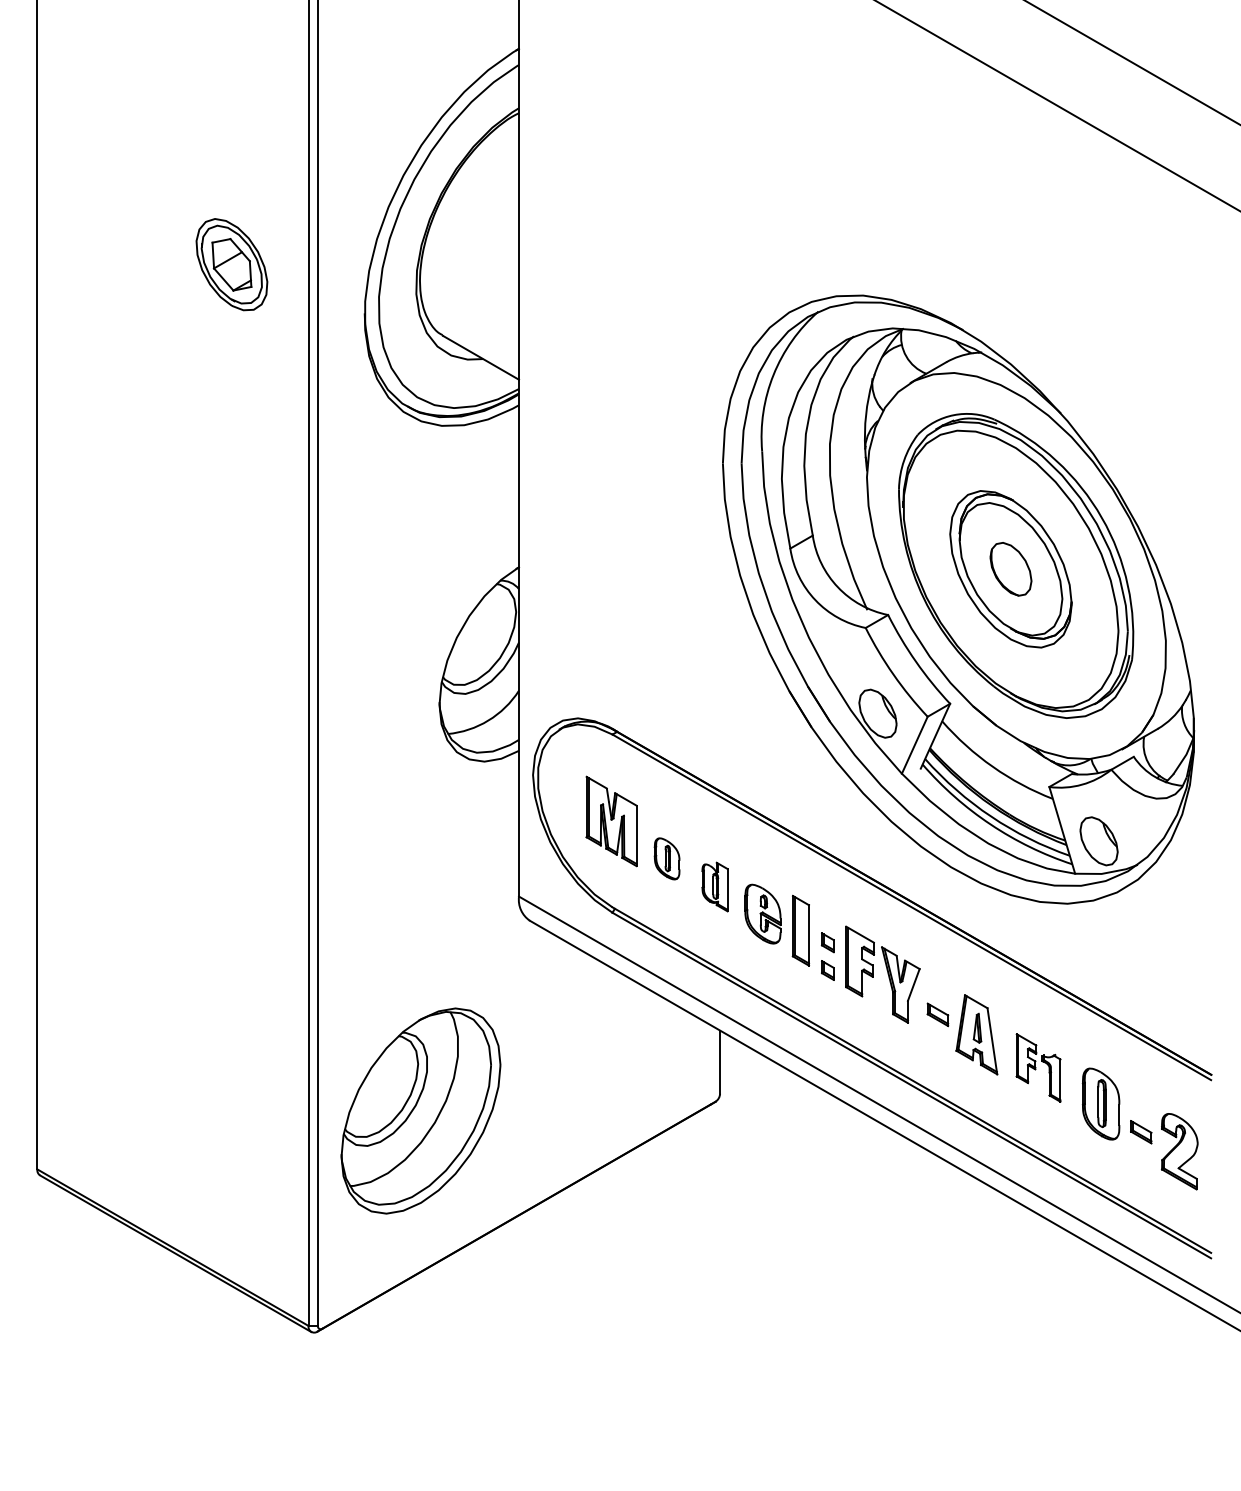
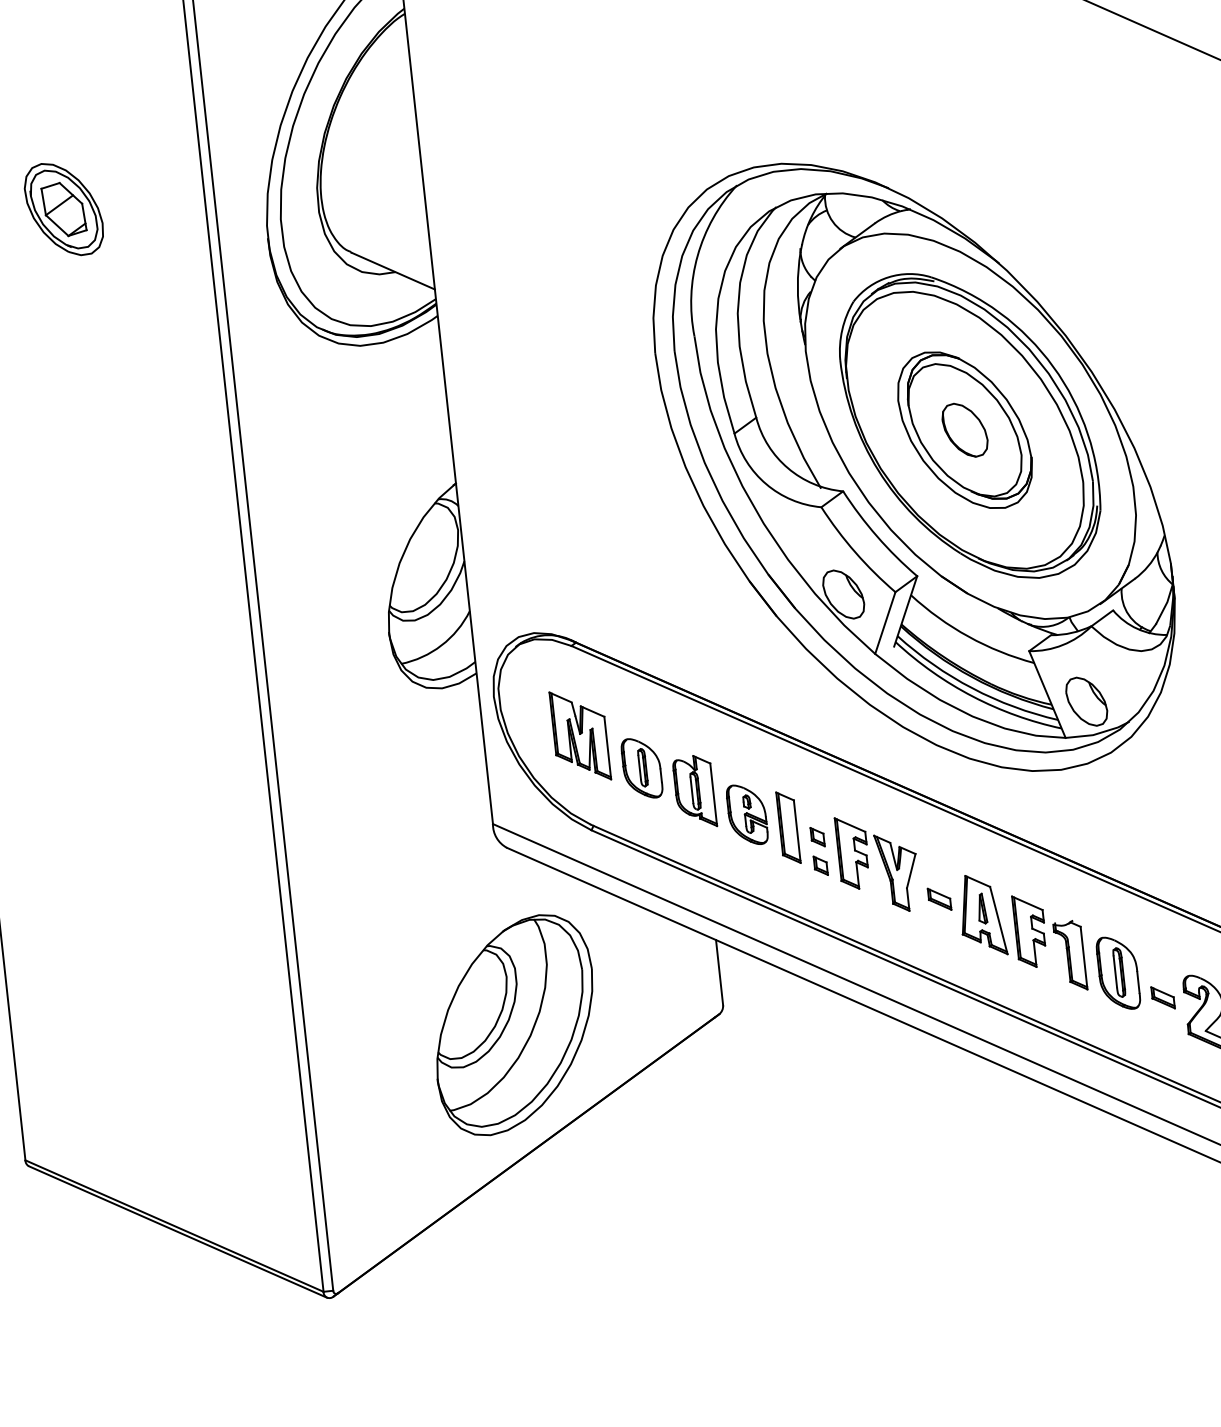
part: (231, 264) -> (63, 209), moved
part: (666, 858) -> (641, 768), size x1.43
part: (714, 886) -> (694, 791), size x1.43
part: (1038, 1067) -> (1049, 942), size x1.43
part: (420, 1110) -> (514, 1024), moved

